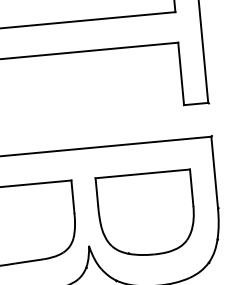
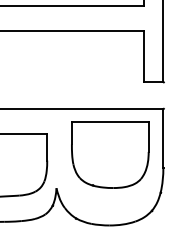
part: (146, 213) -> (110, 154), moved

